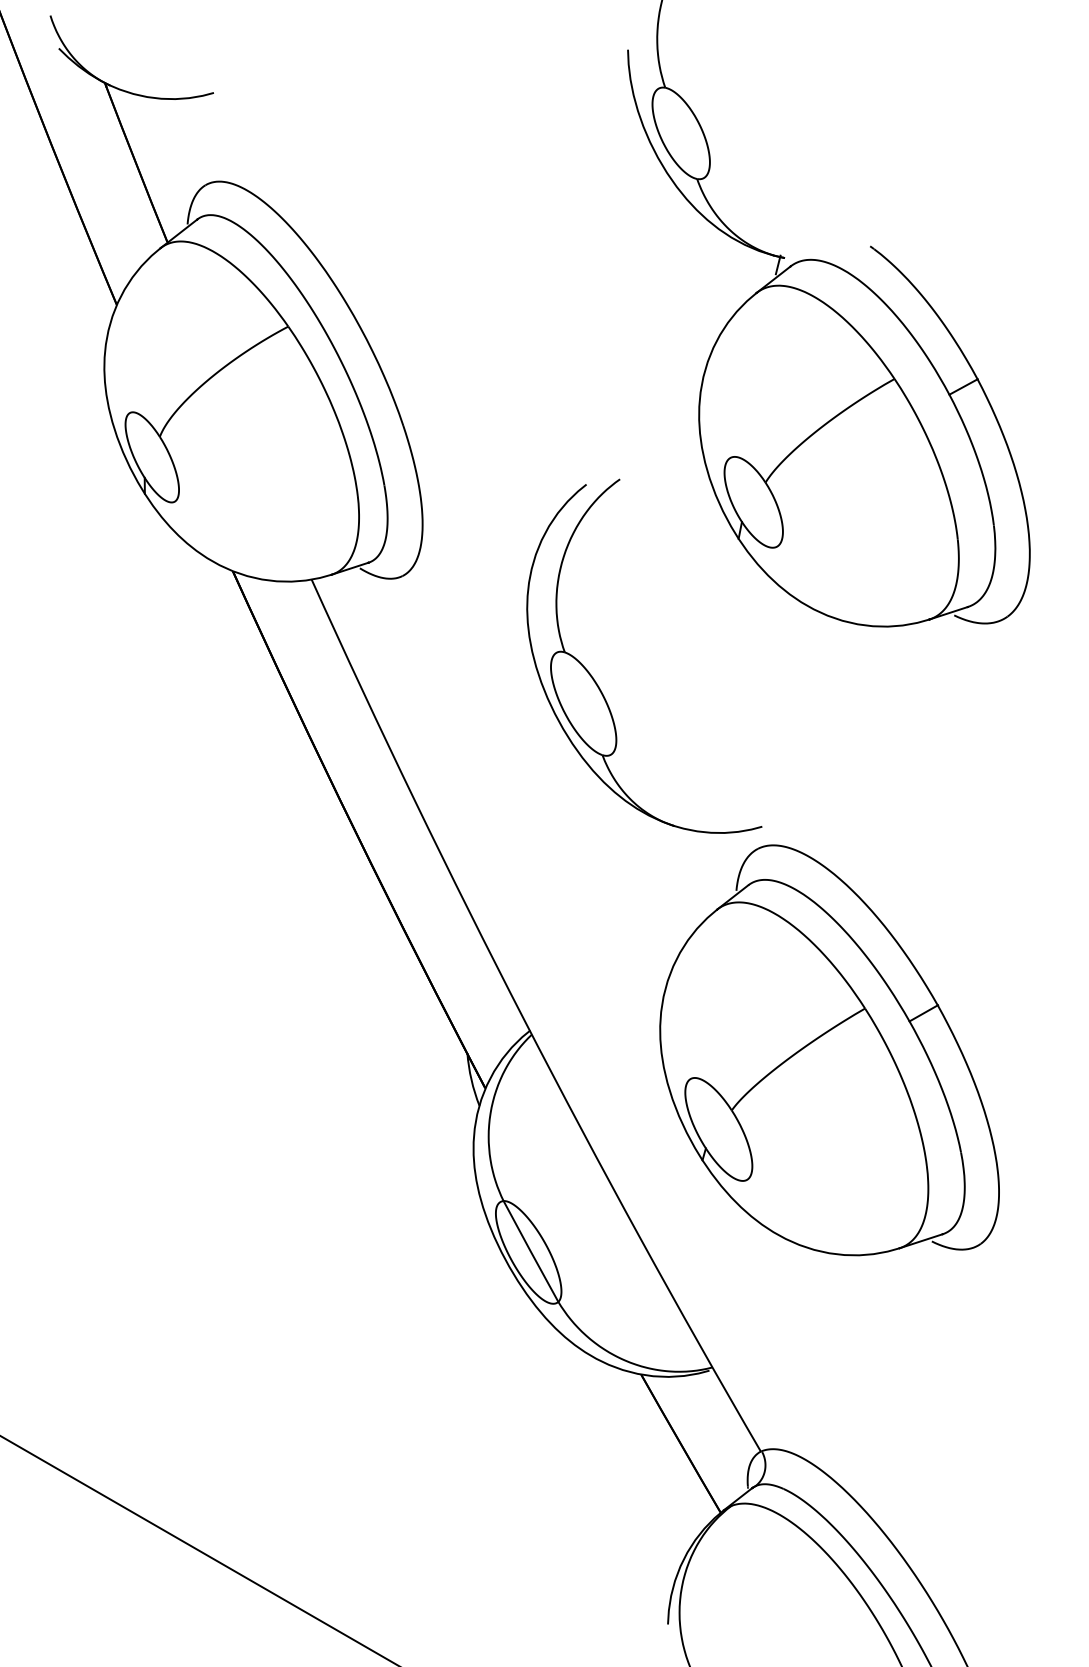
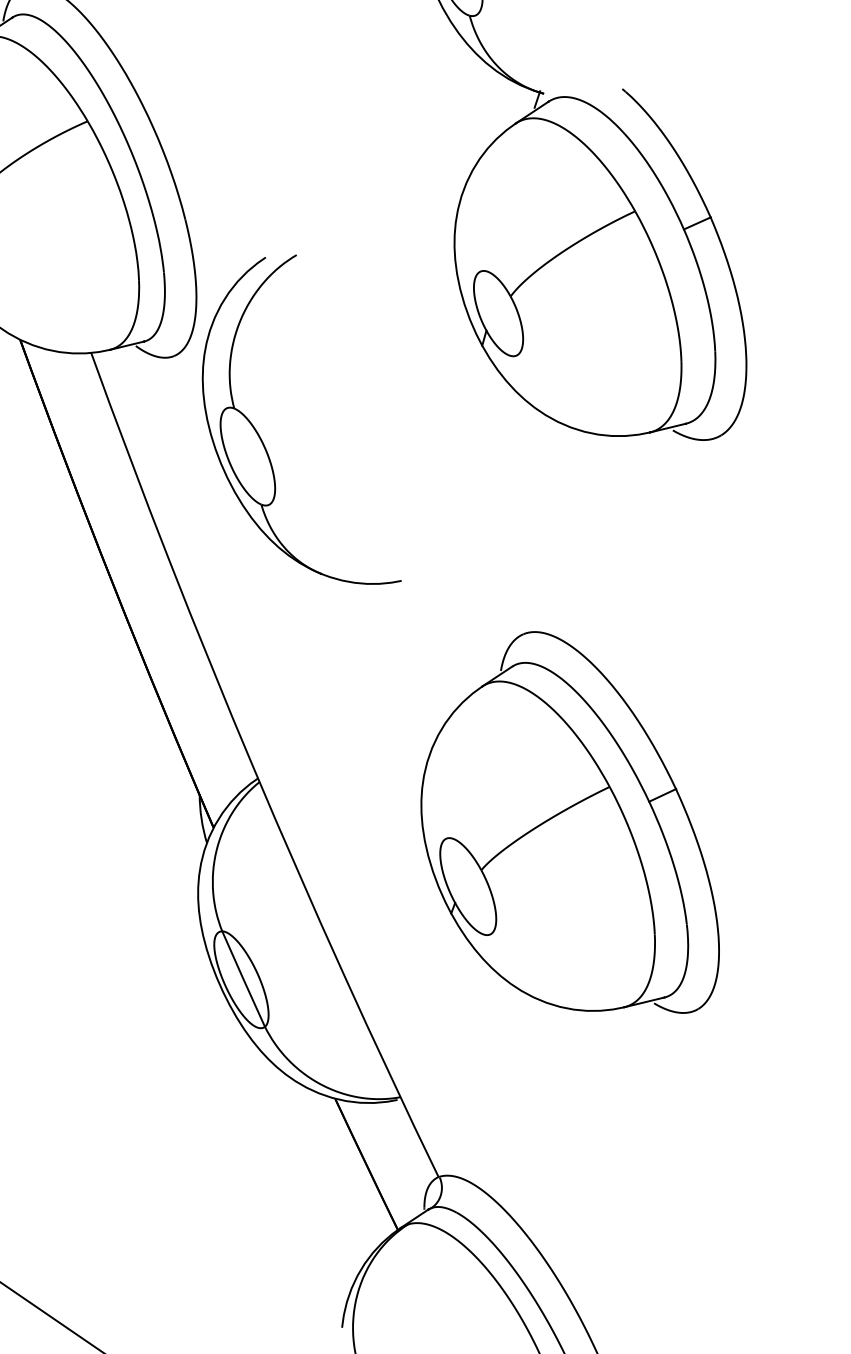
part: (599, 686) -> (263, 441), moved
part: (829, 1050) -> (574, 822), moved

